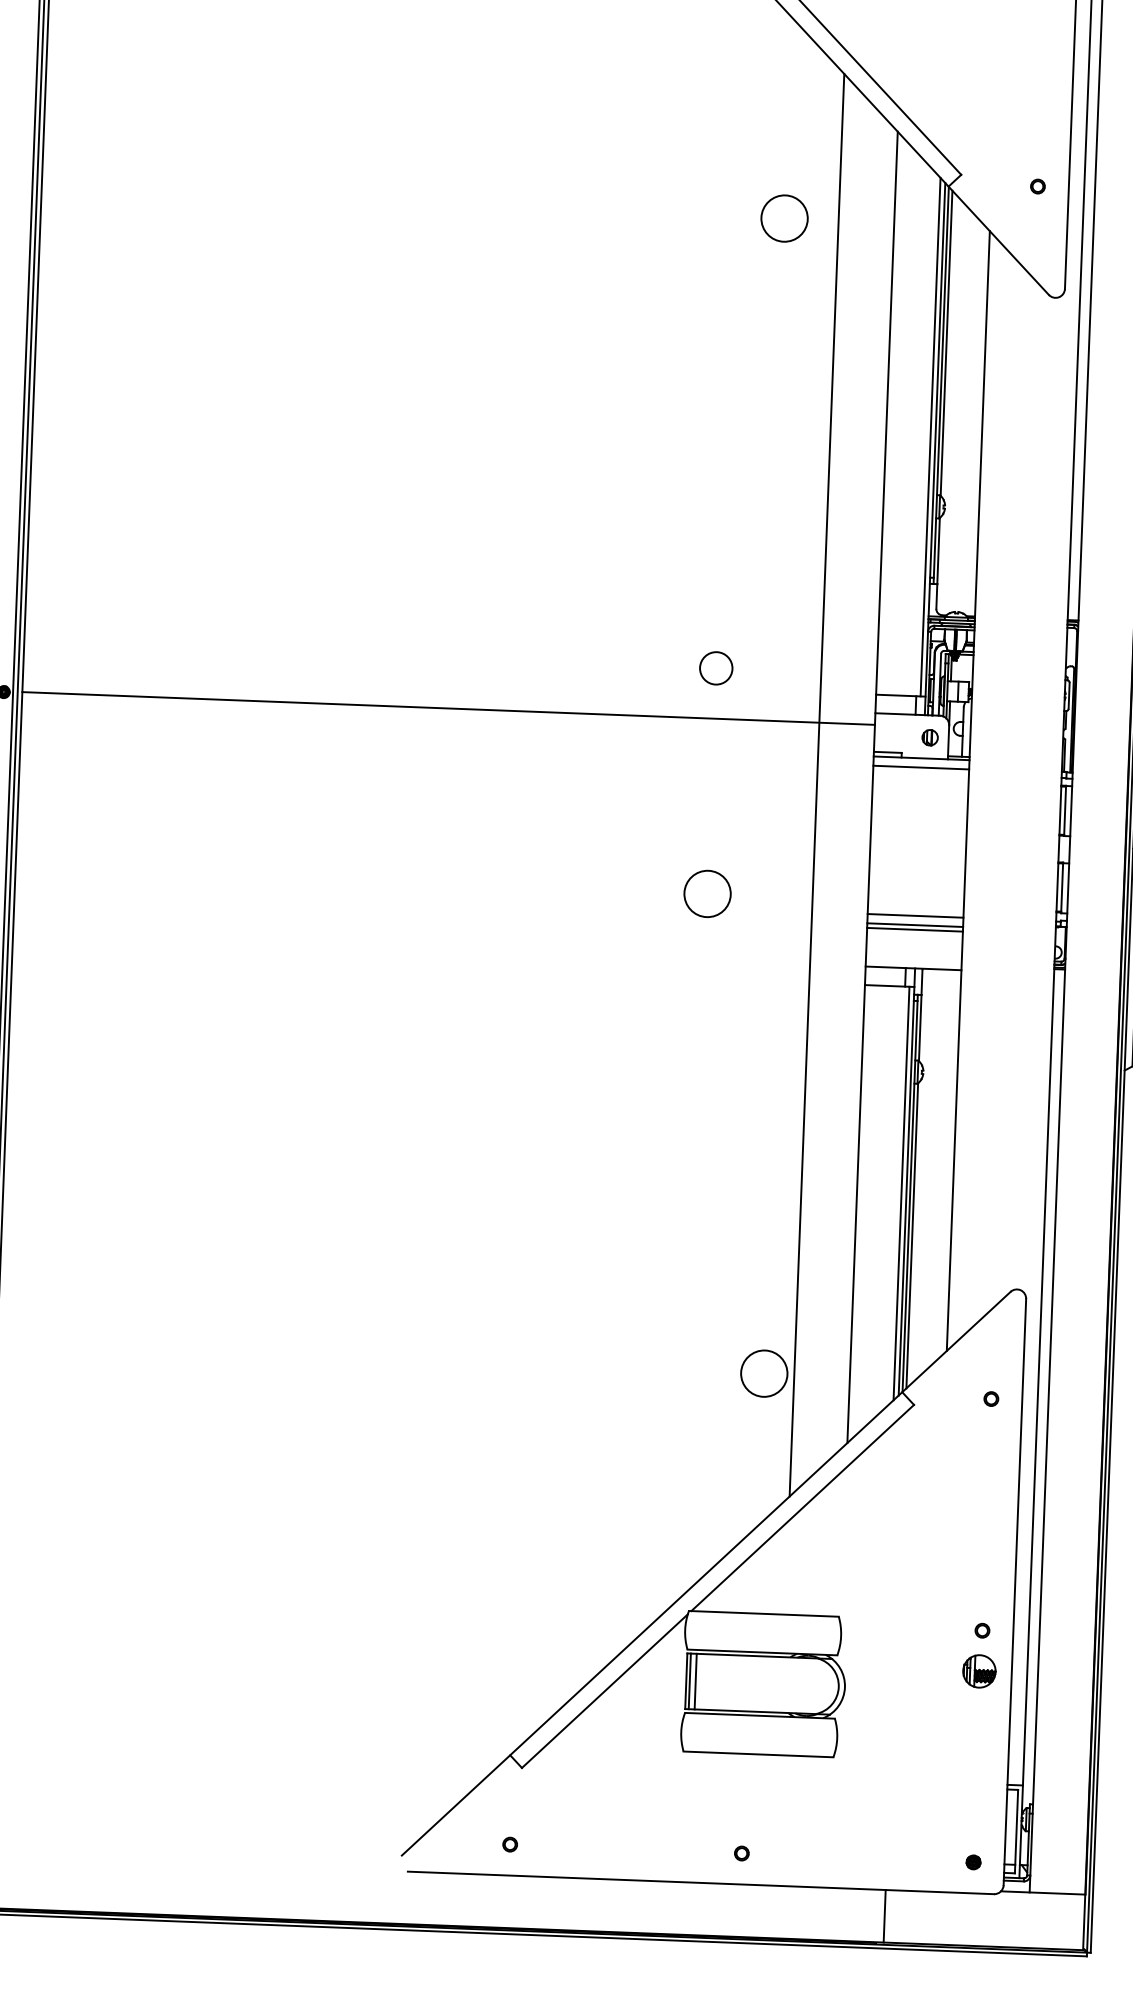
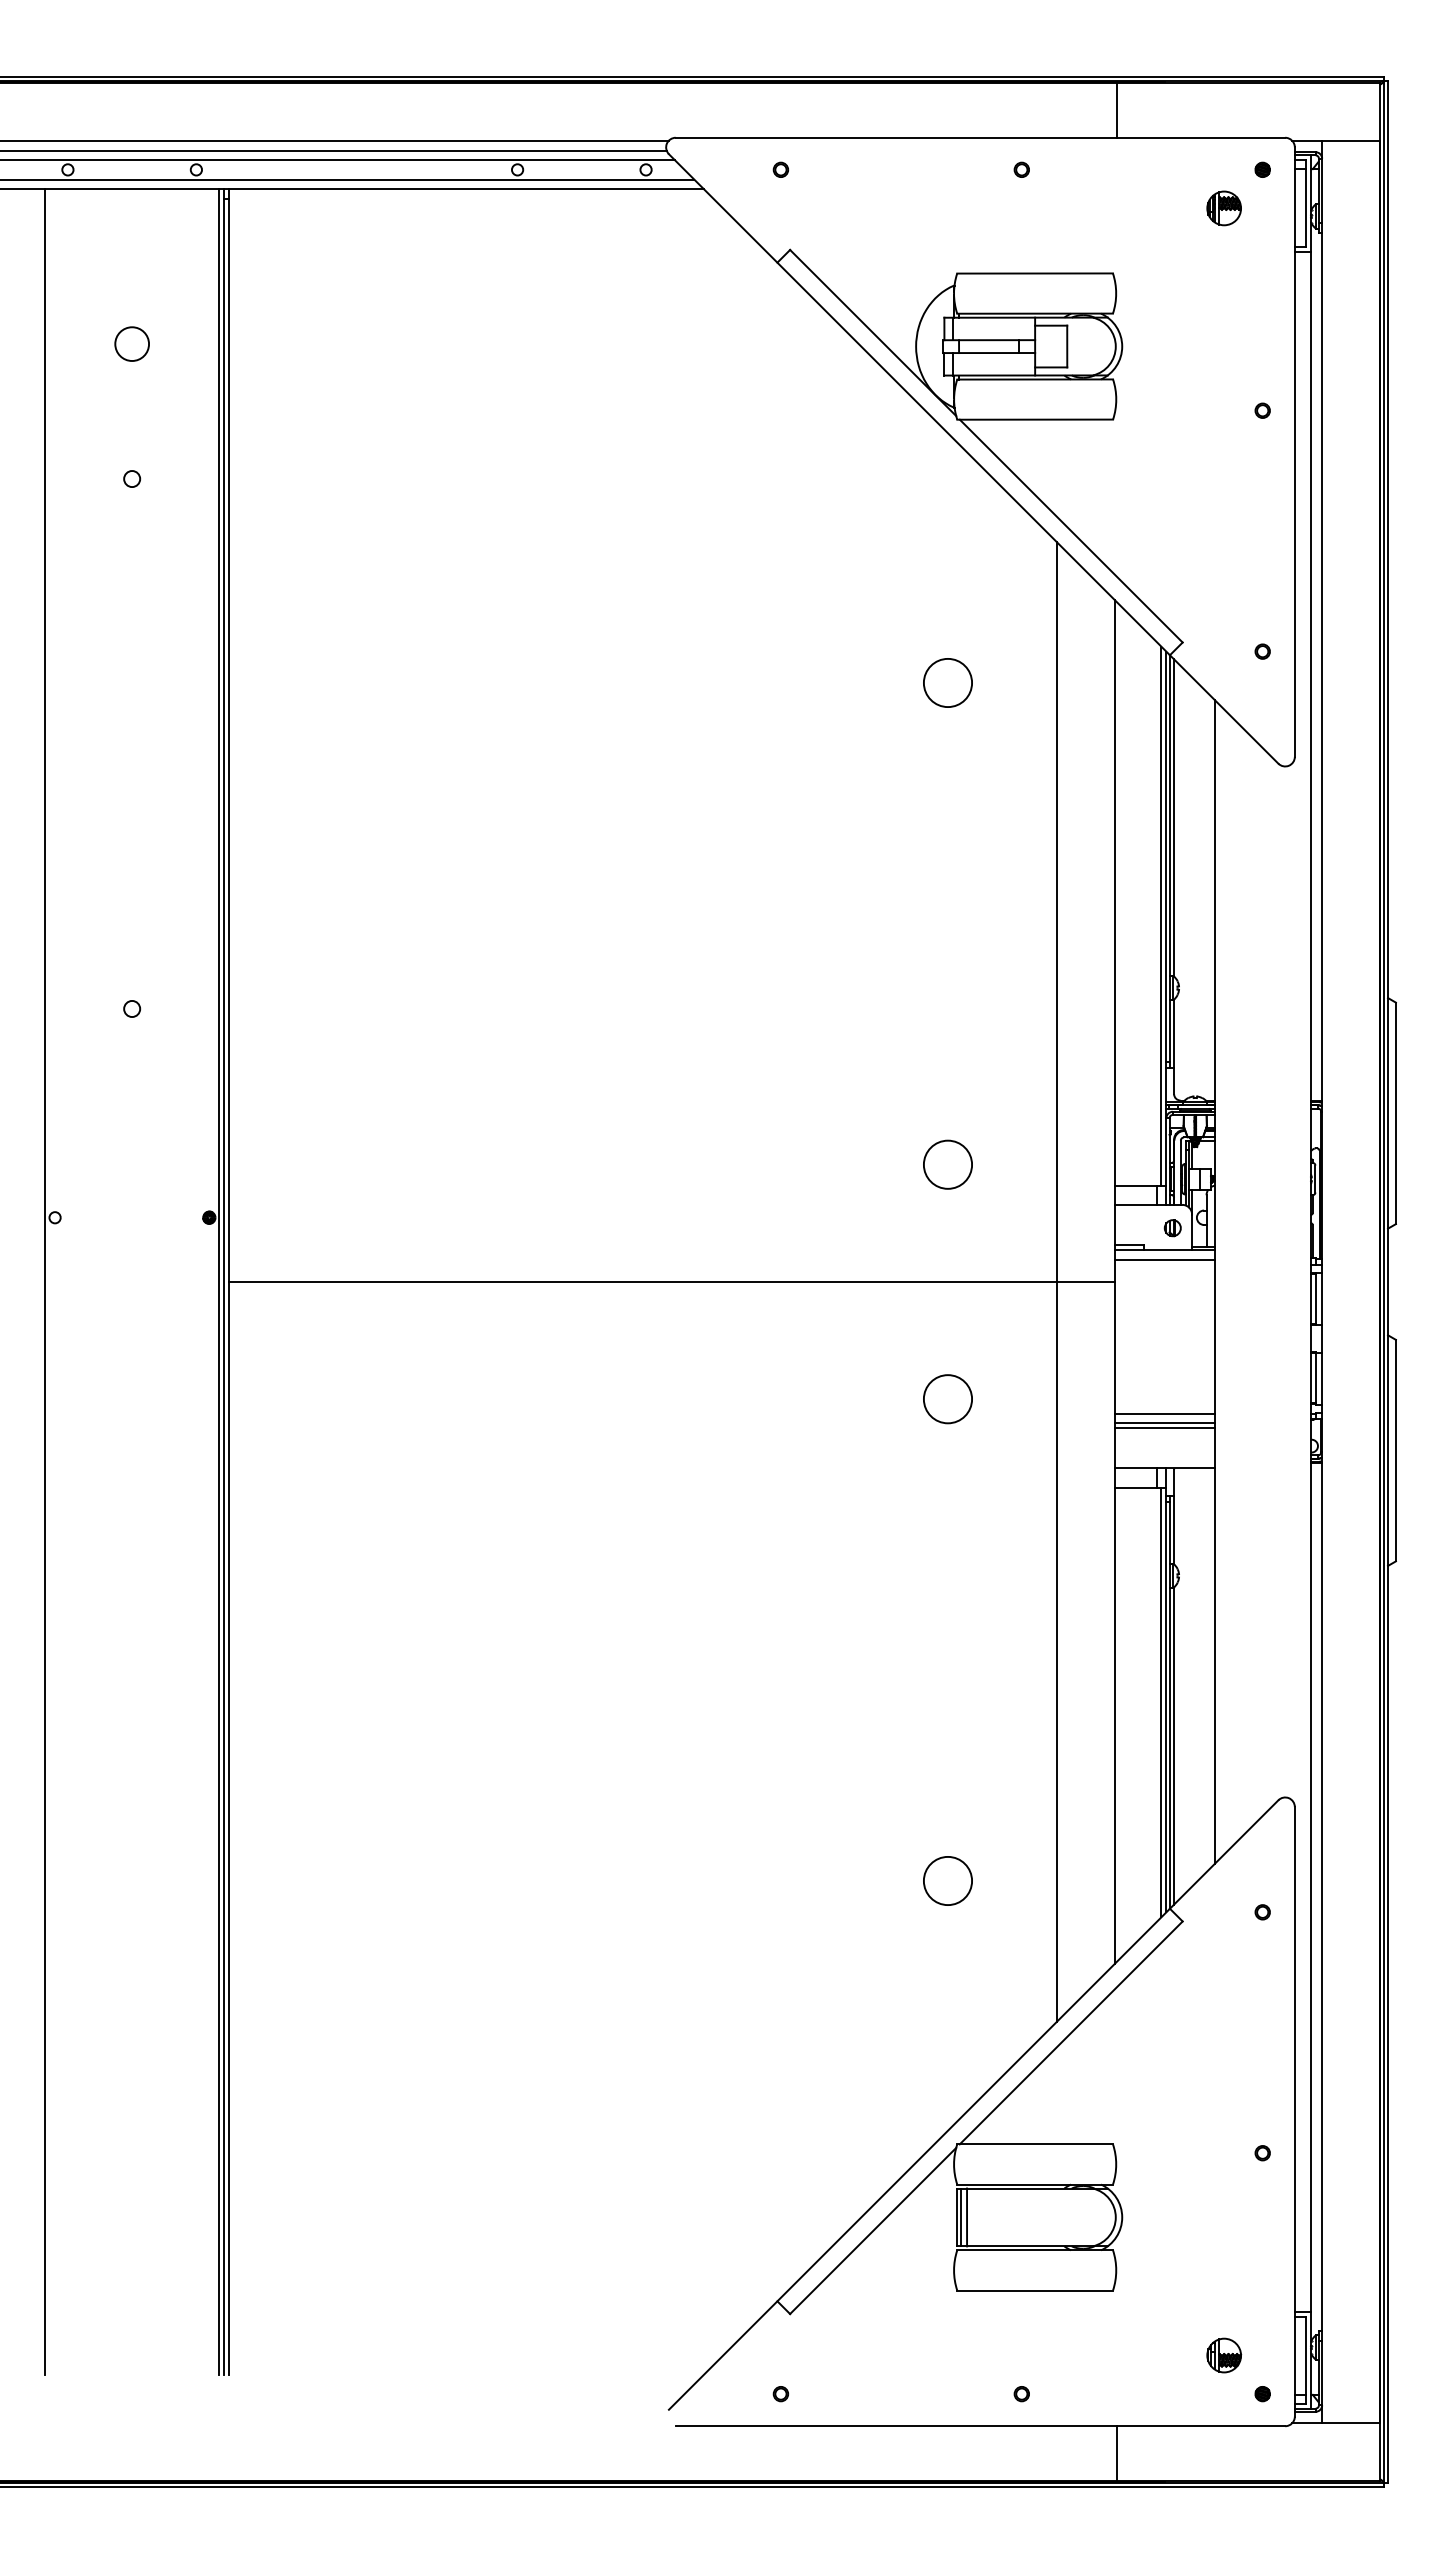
circle: (784, 218) -> (947, 682), moved
circle: (715, 668) -> (947, 1164), size x1.43
line: (448, 708) -> (671, 1282), moved
circle: (763, 1373) -> (947, 1880), moved
part: (979, 1671) -> (1224, 2355), moved
line: (884, 1916) -> (1116, 2453), moved

